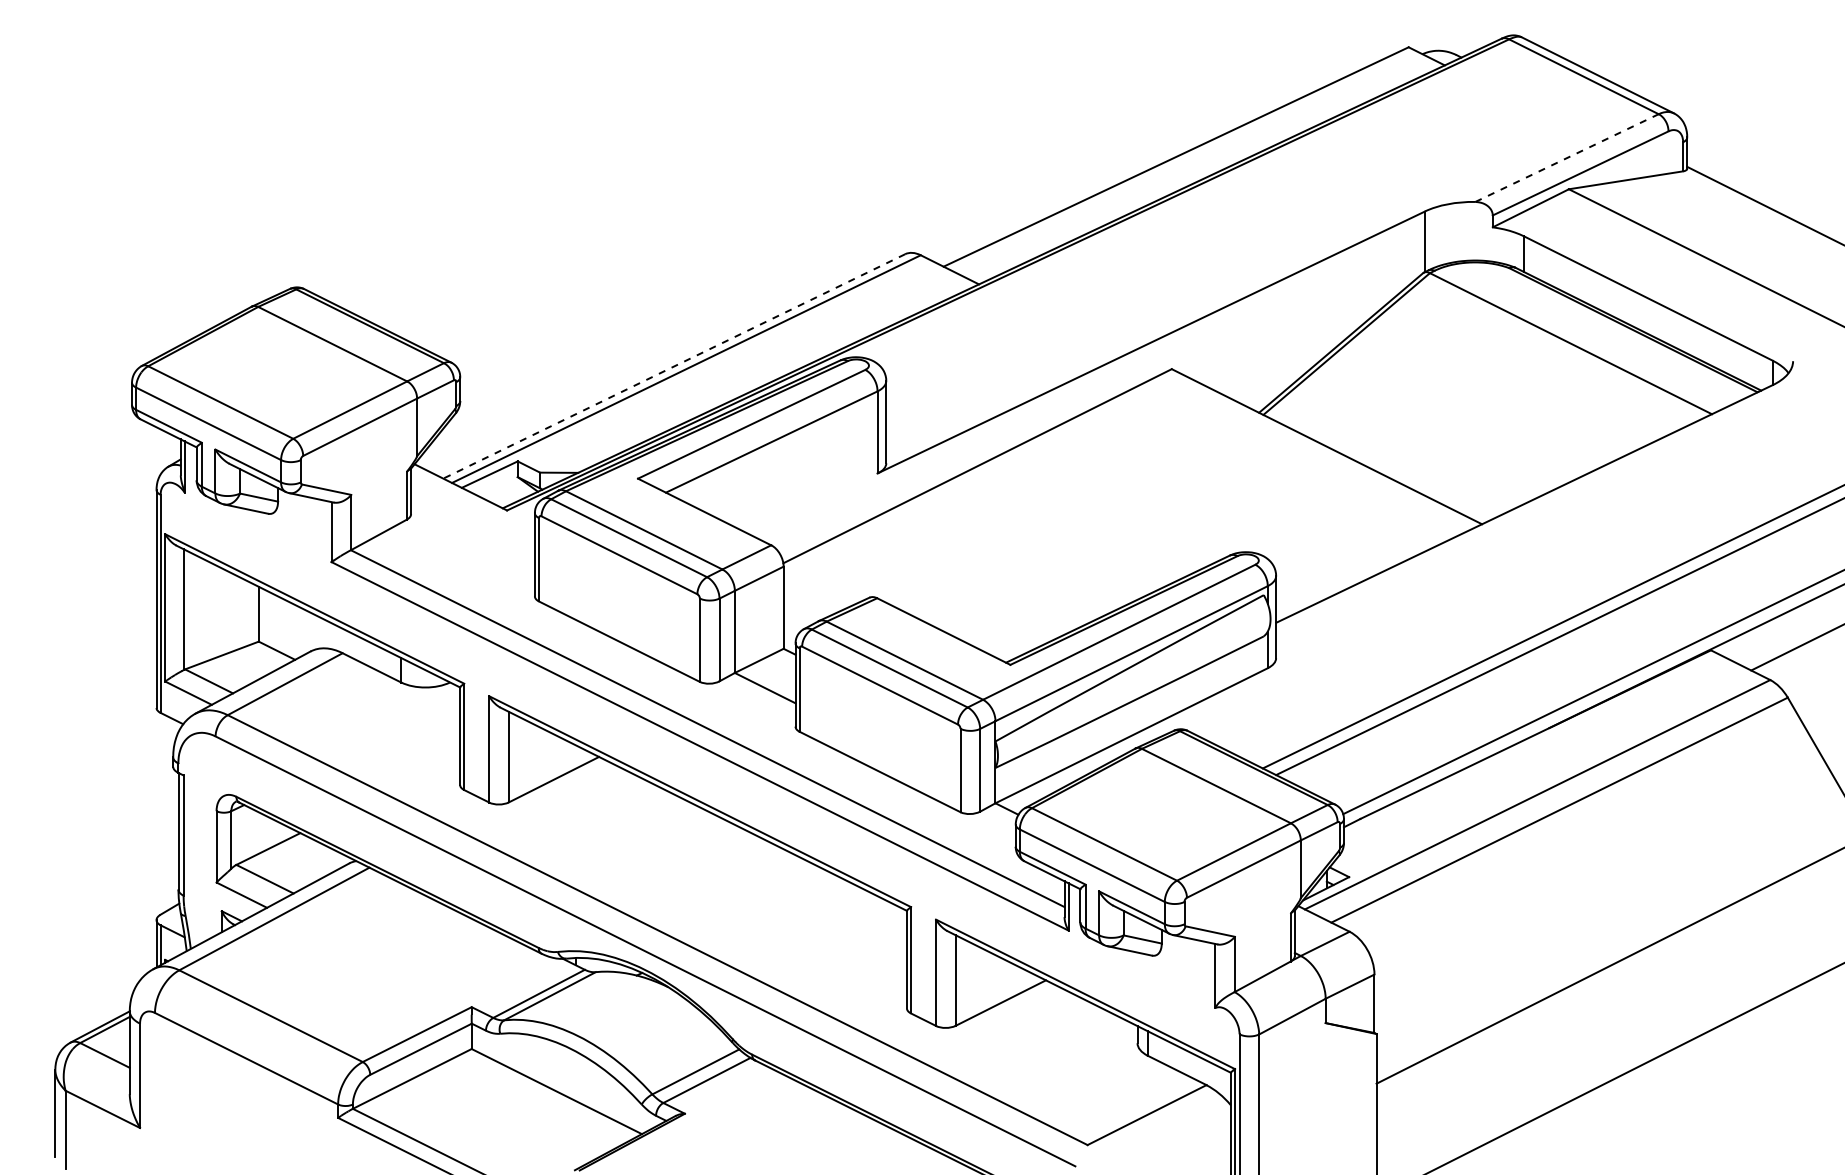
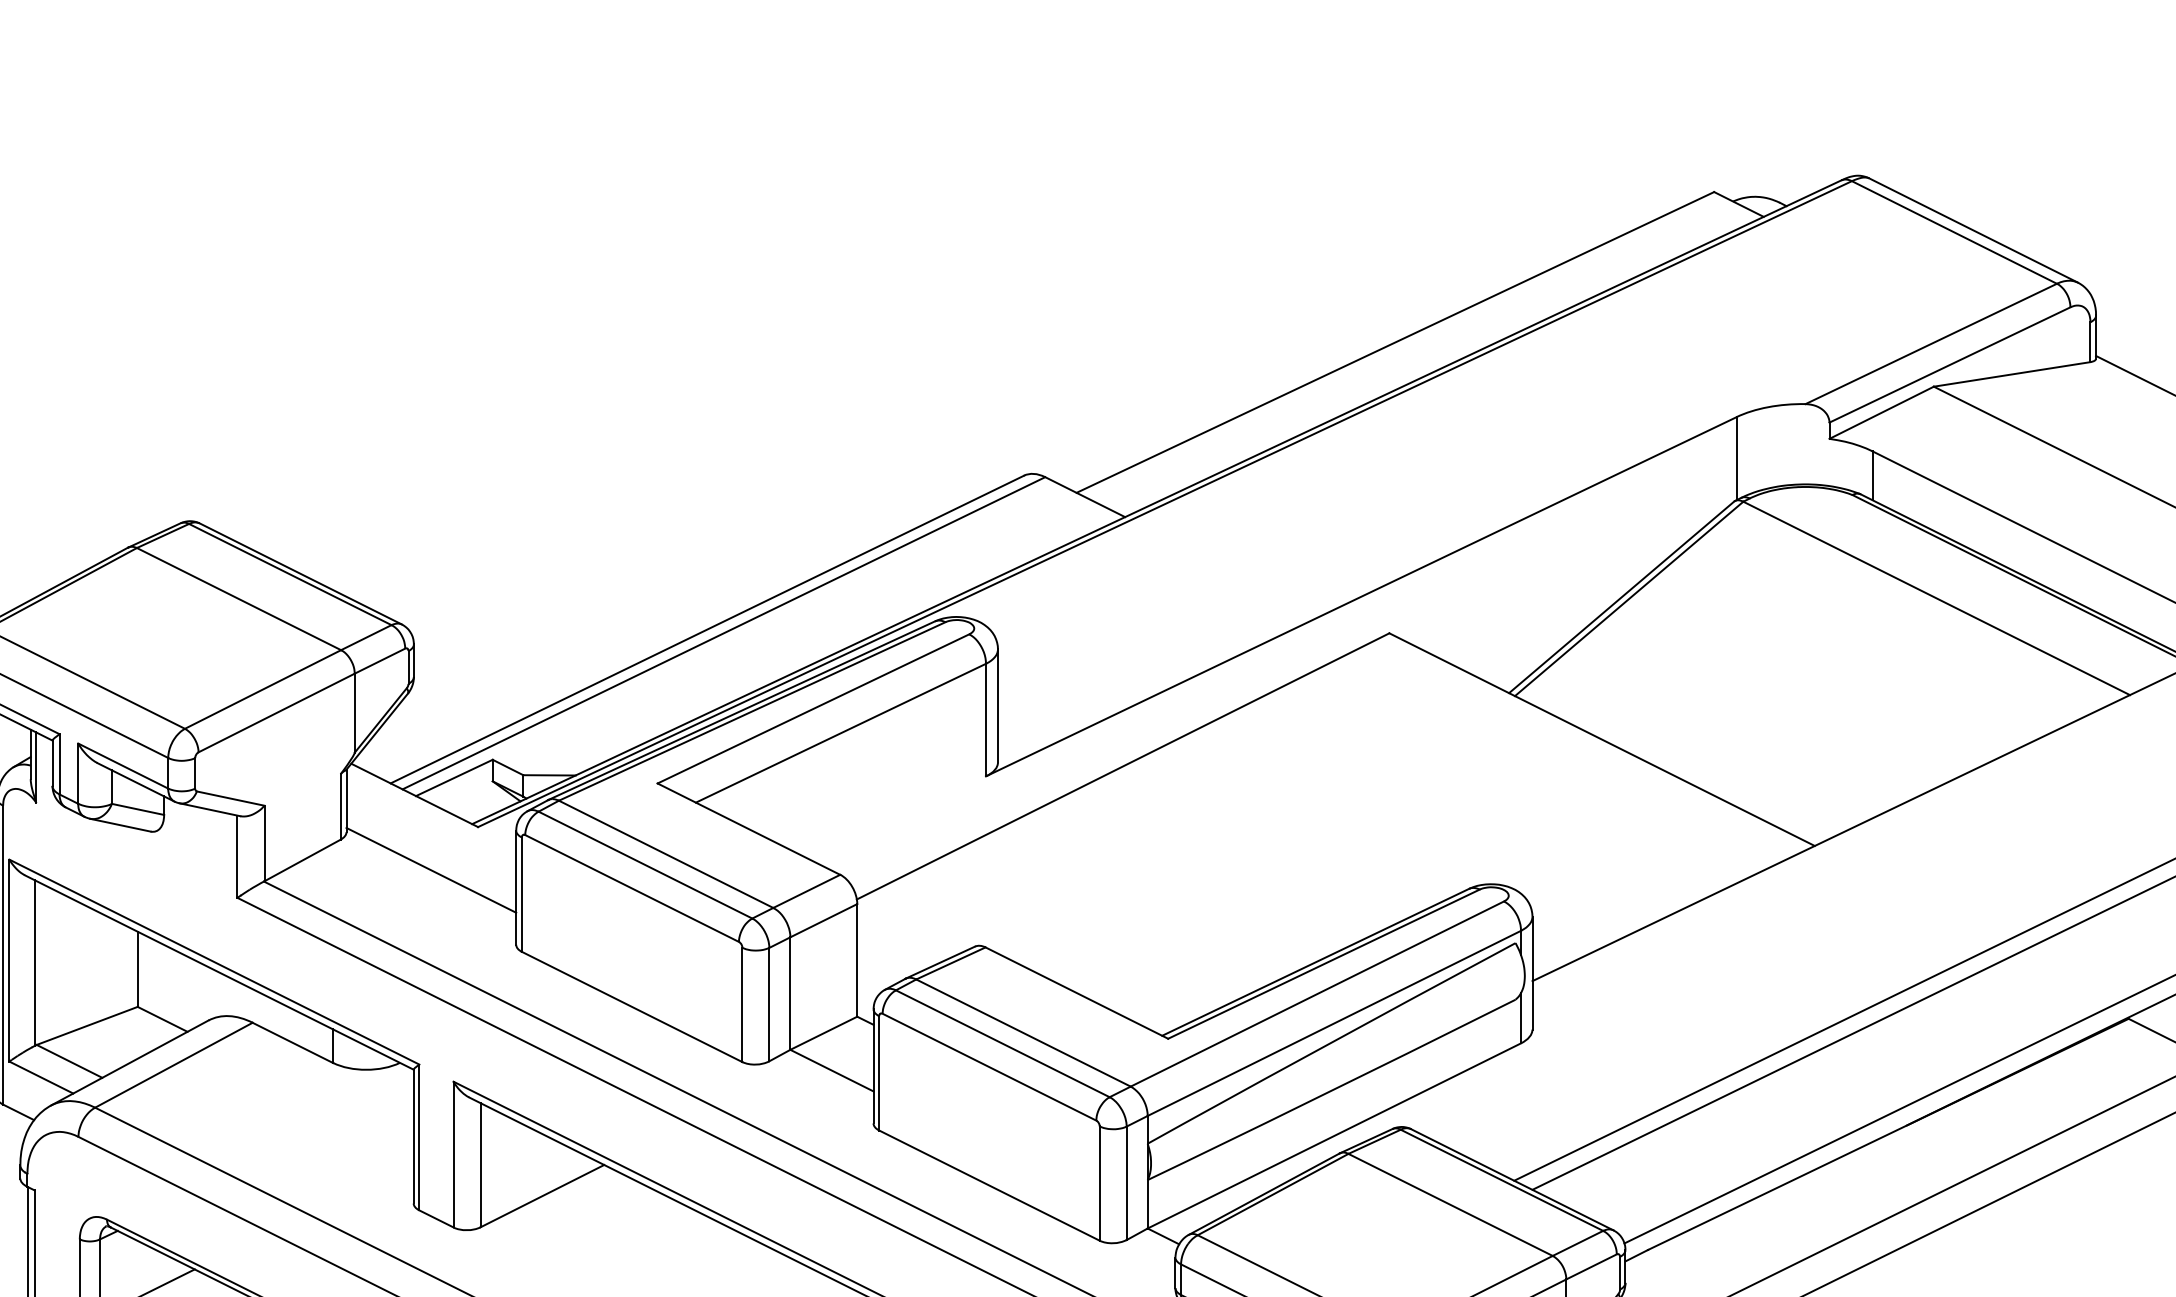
line: (1567, 158) -> (1931, 344), dashed -> solid
line: (674, 366) -> (707, 629), dashed -> solid
line: (472, 541) -> (430, 869), added

